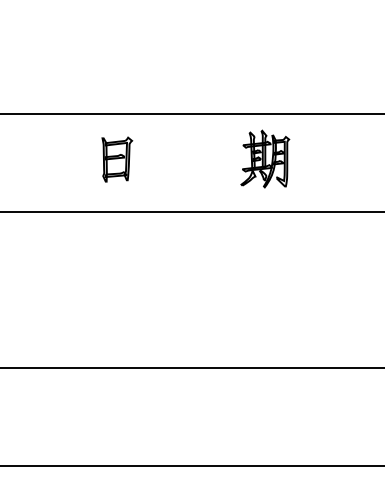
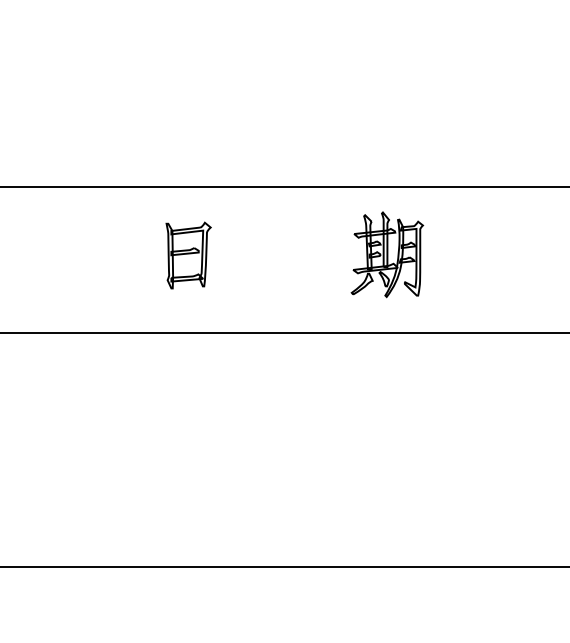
part: (265, 158) -> (387, 253), moved

